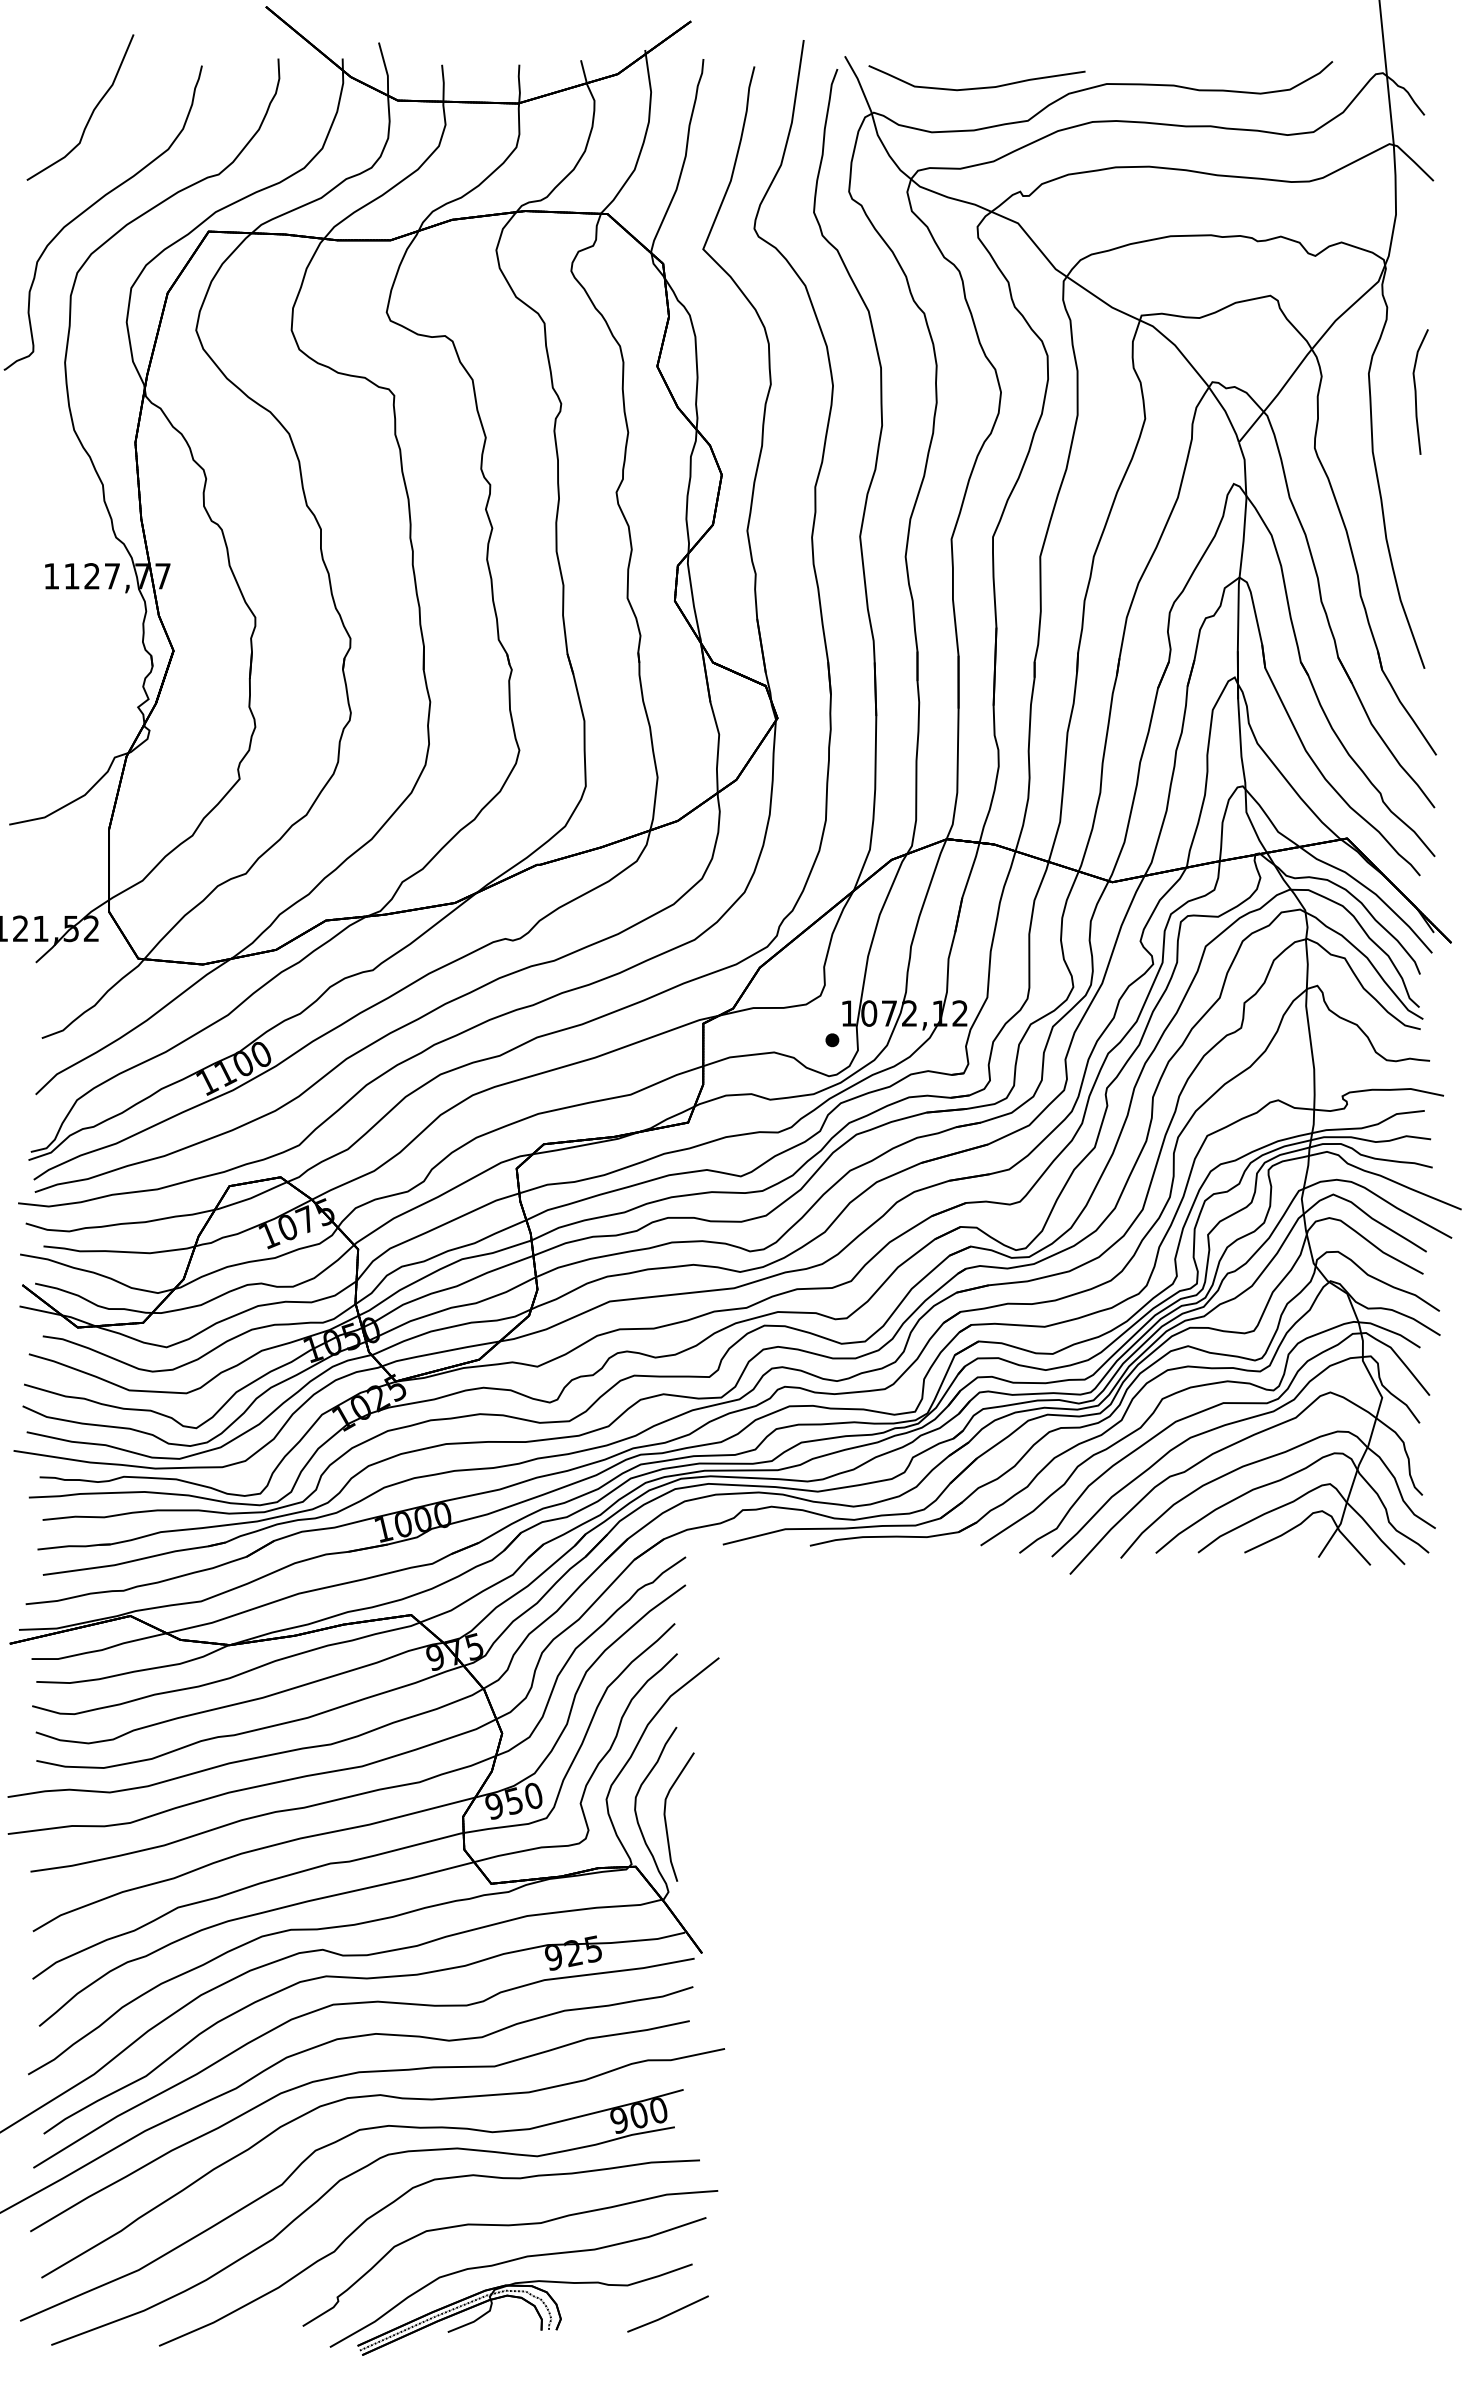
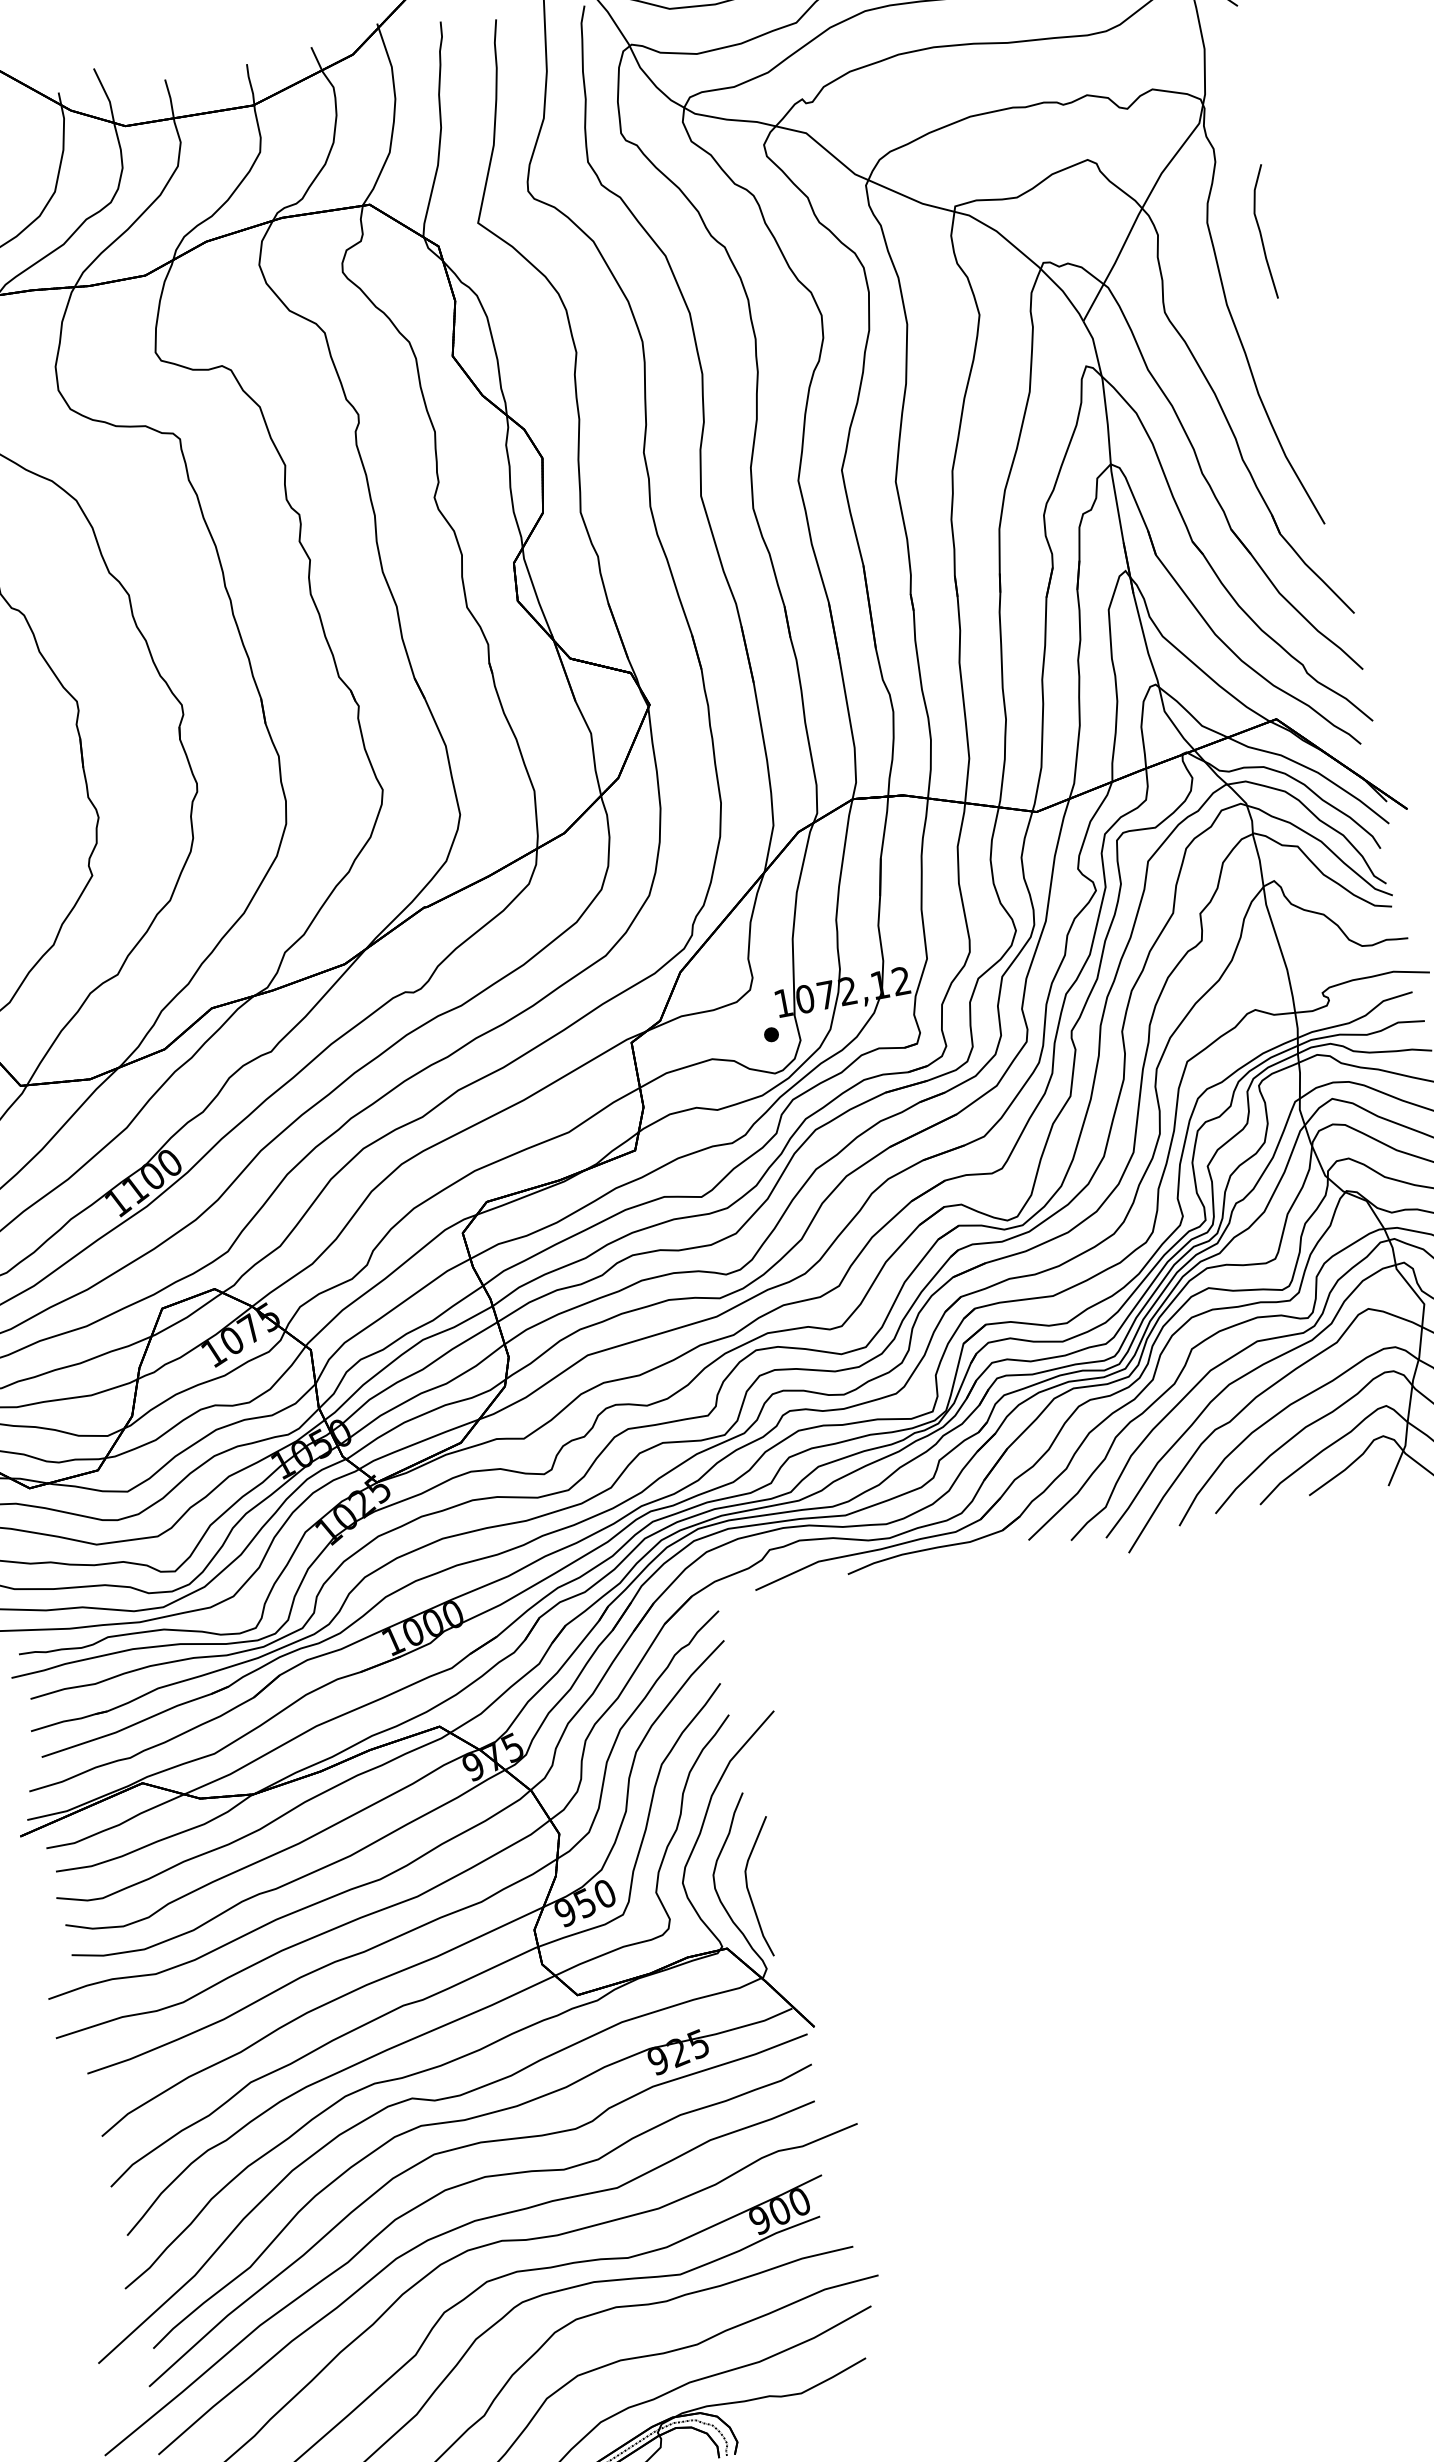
part: (667, 2313) -> (849, 2415), removed

